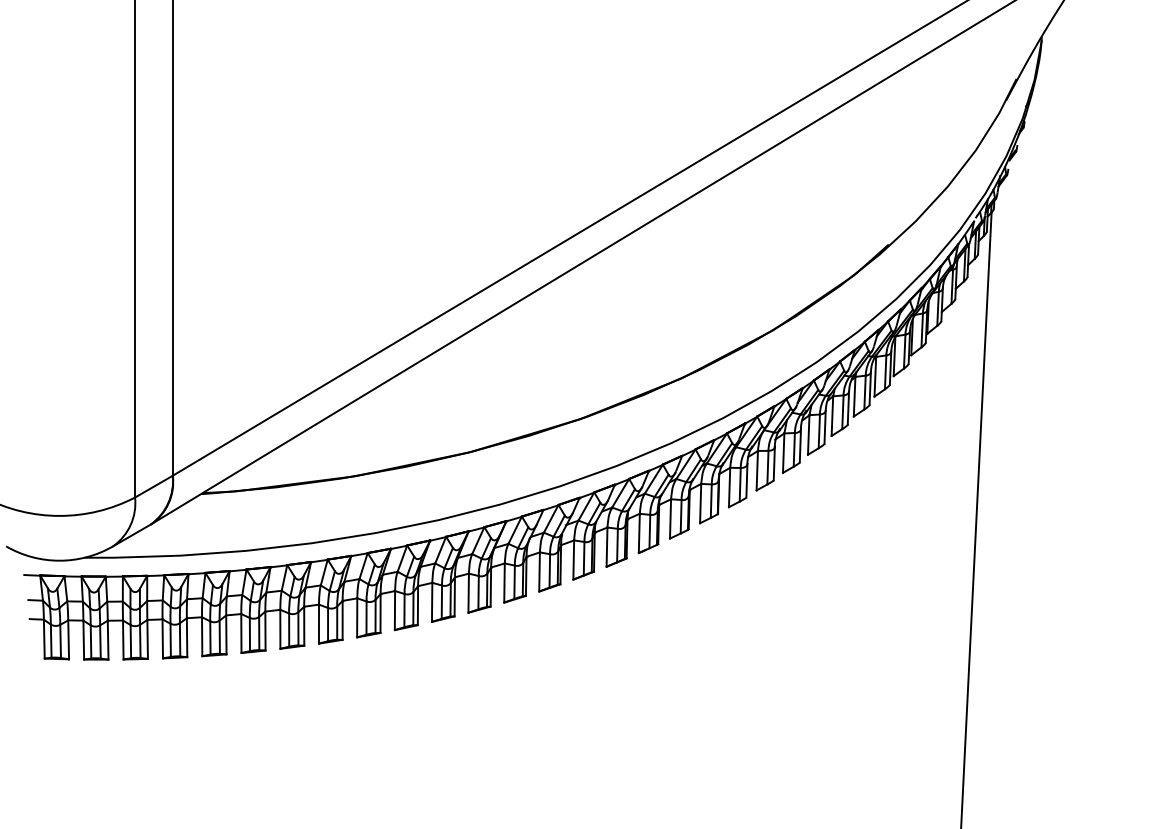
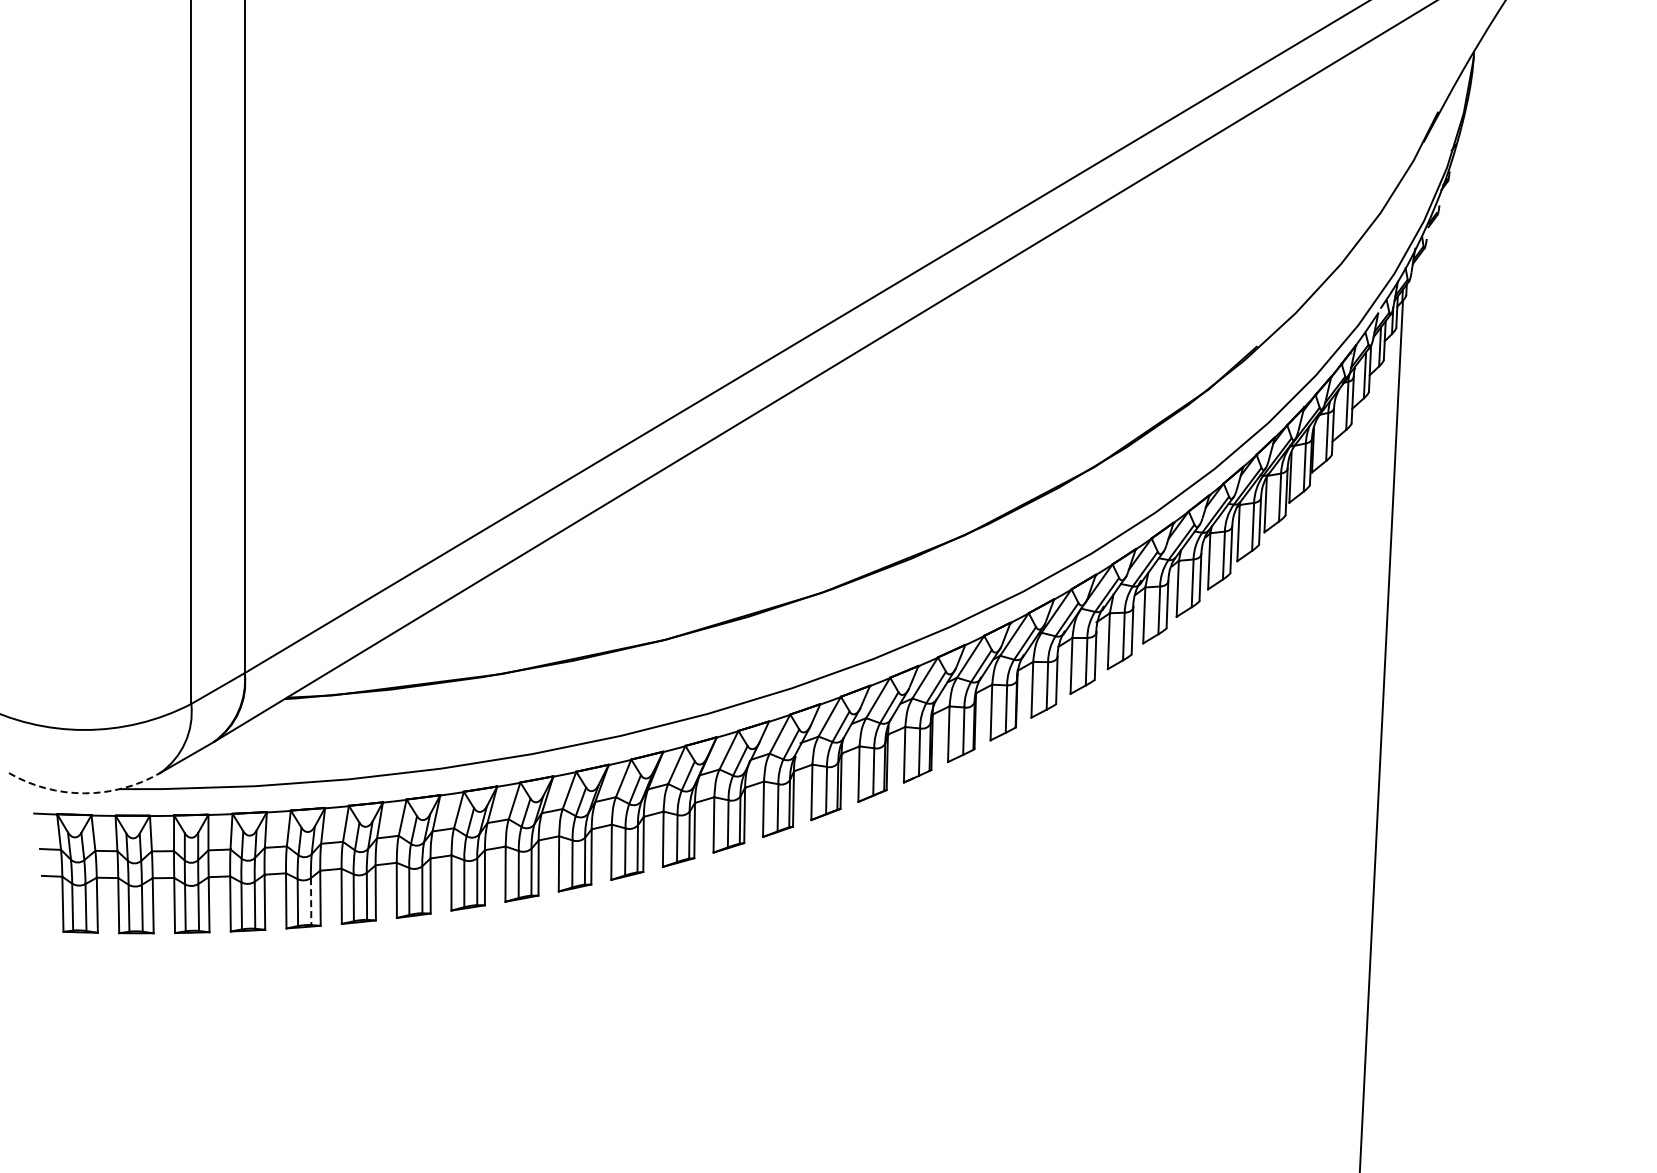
arc: (59, 560) -> (84, 793), solid -> dashed
line: (220, 637) -> (311, 902), solid -> dashed

